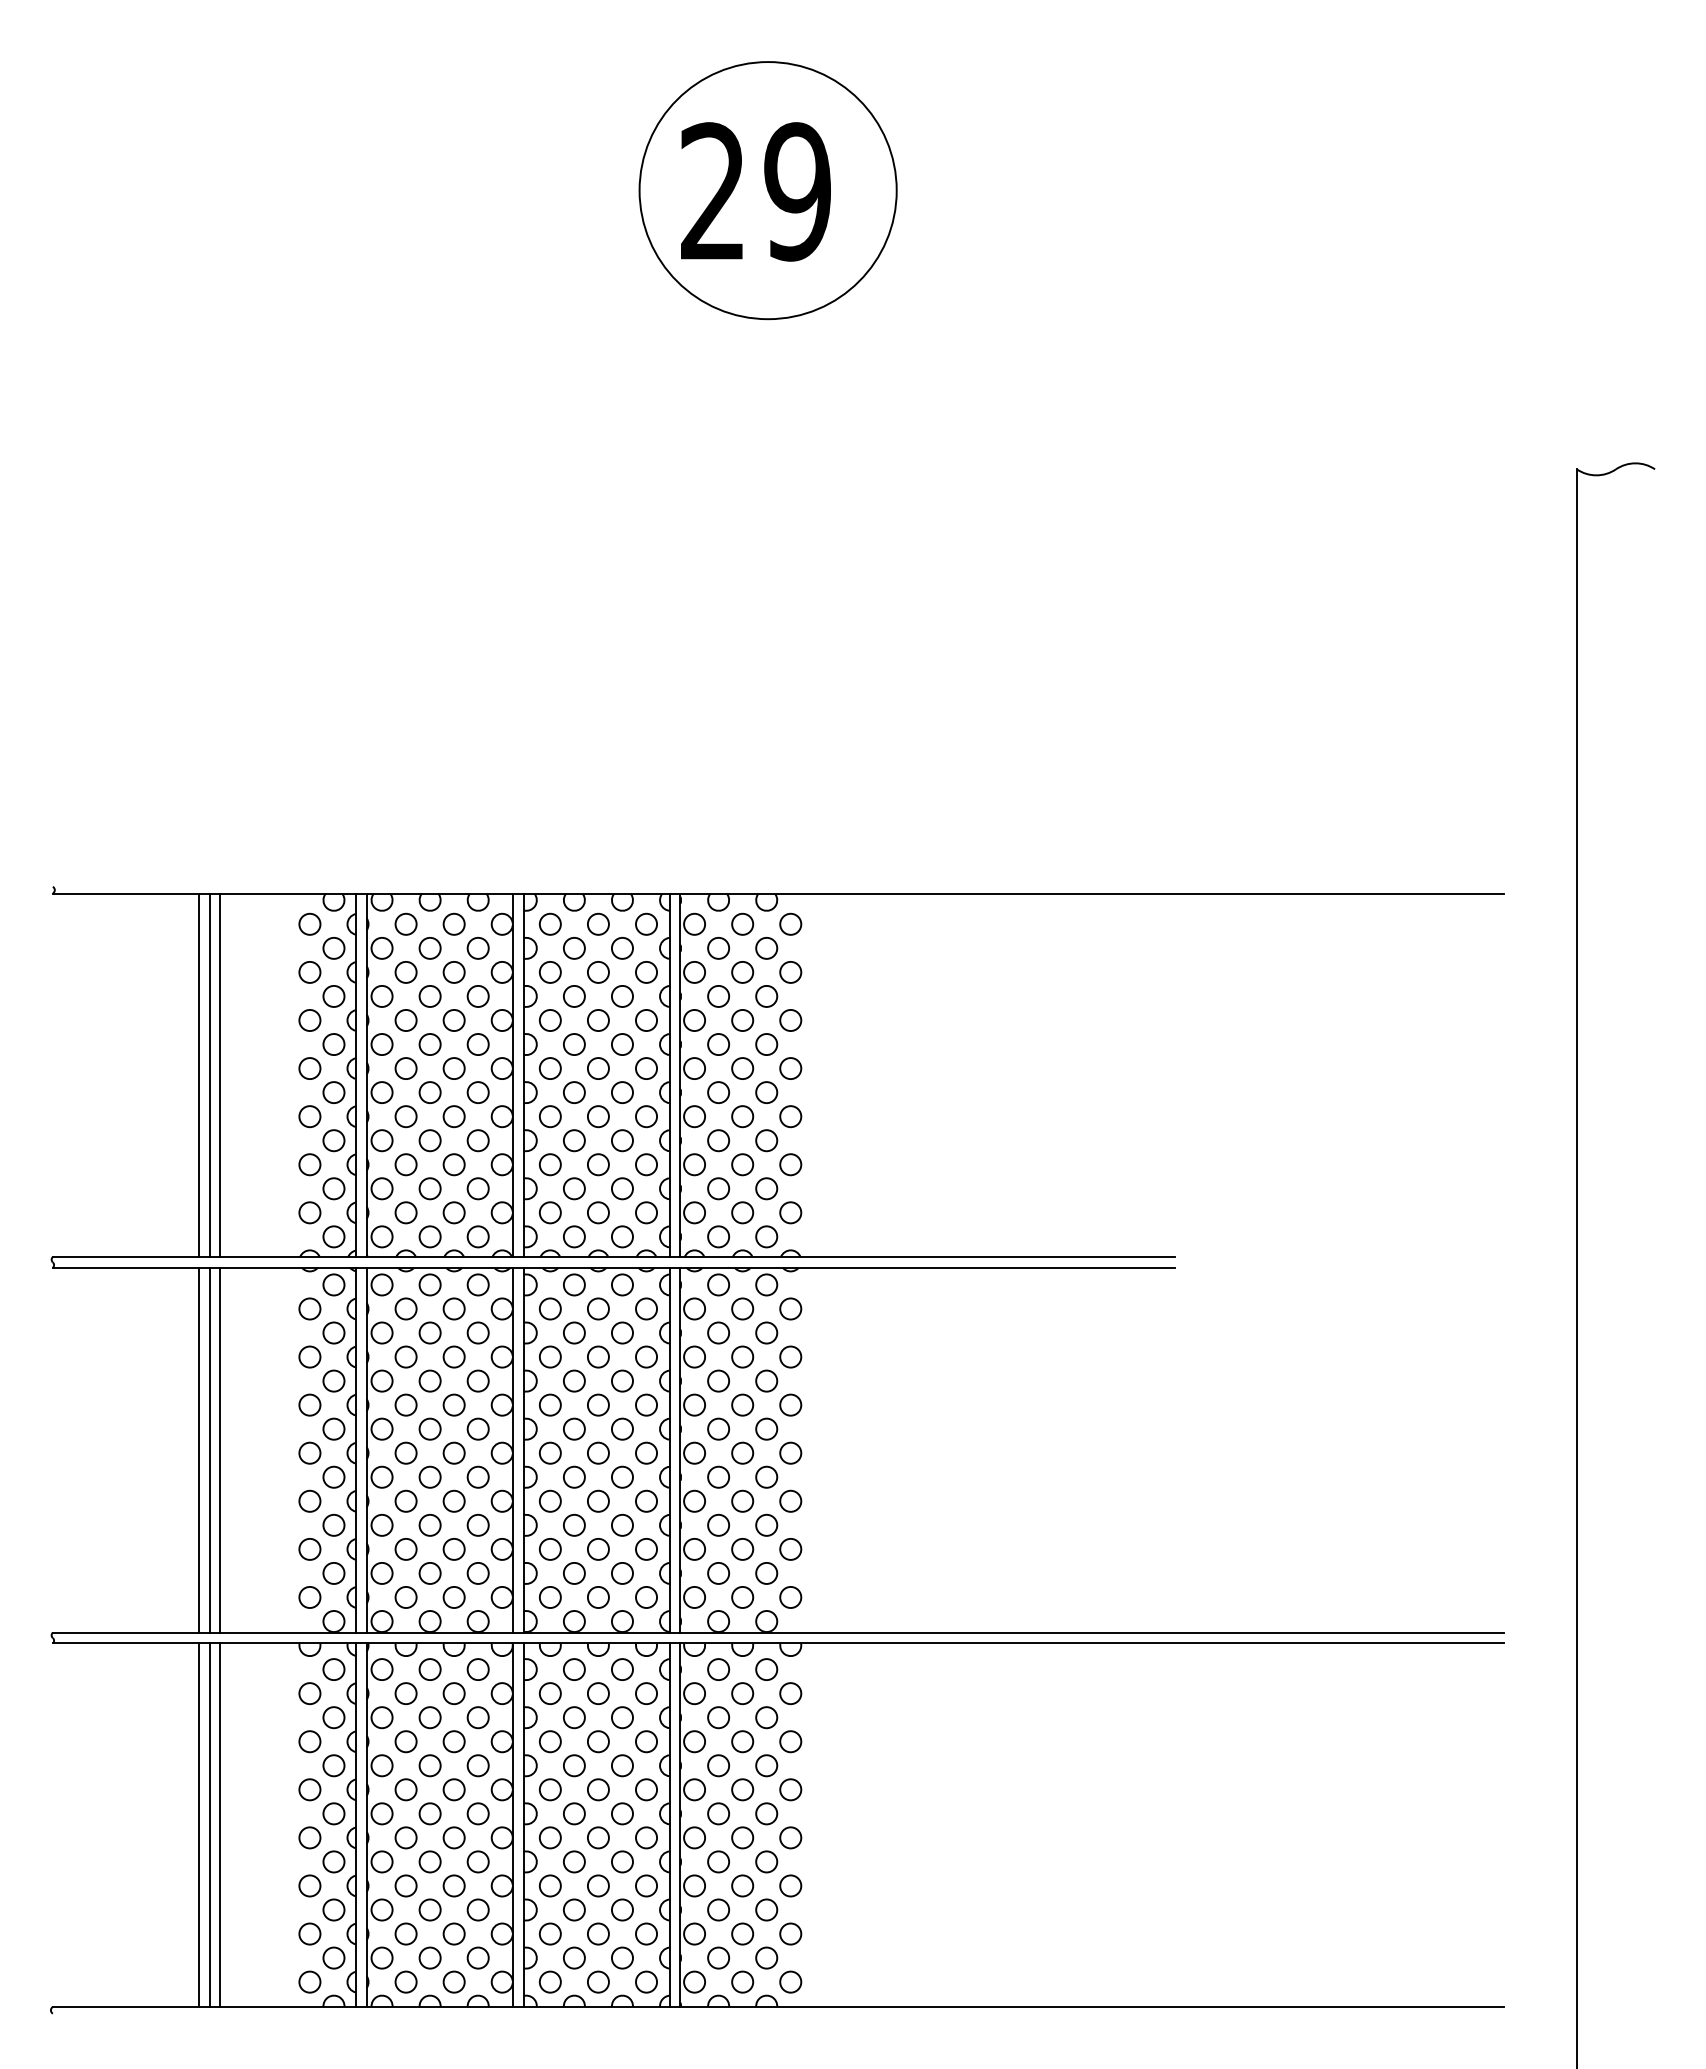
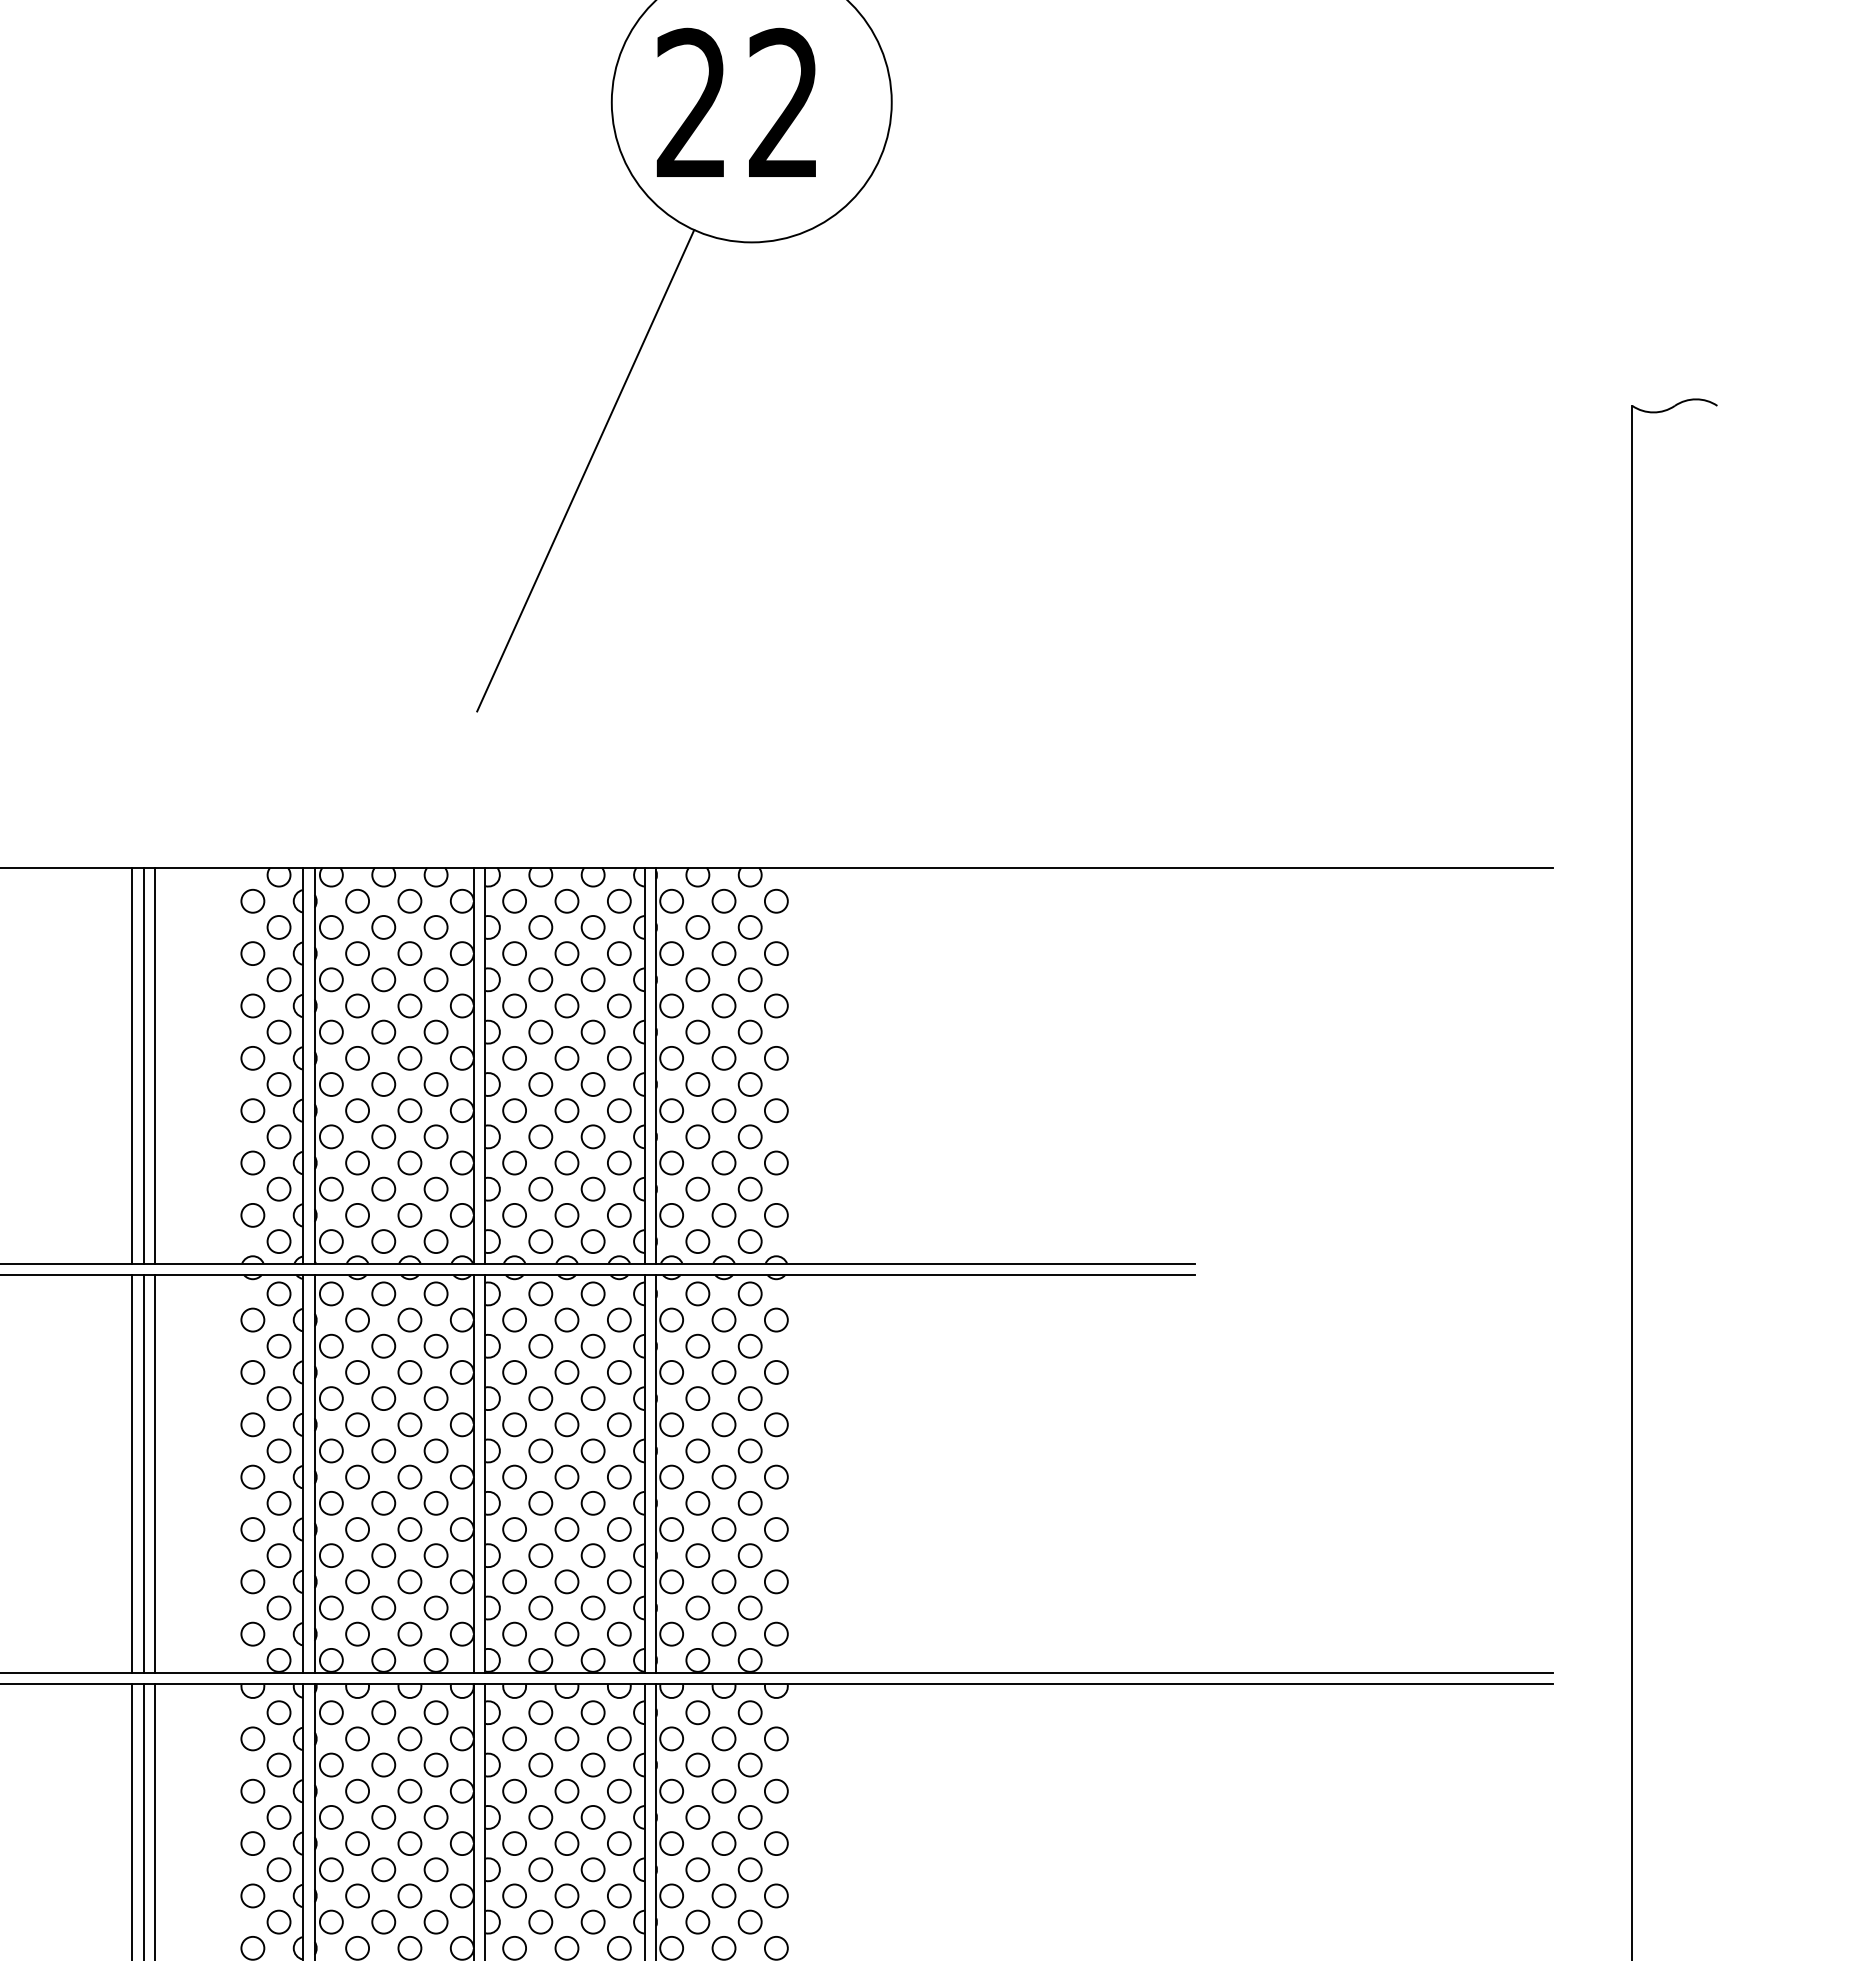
text: (797, 191) -> (783, 103), 29 -> 22
line: (615, 528) -> (585, 470), added

